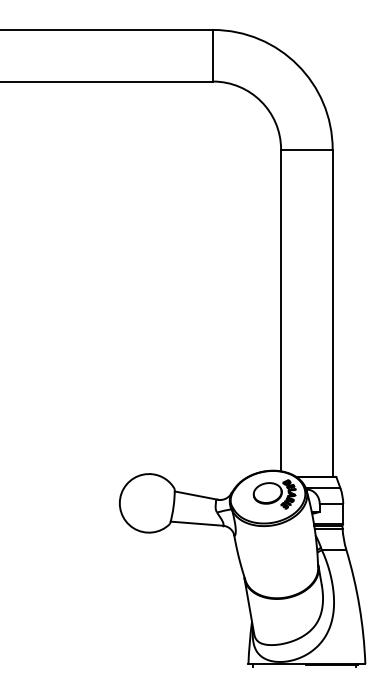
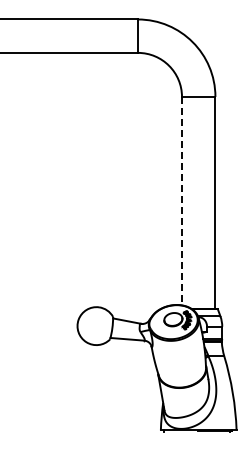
line: (281, 310) -> (182, 201), solid -> dashed

